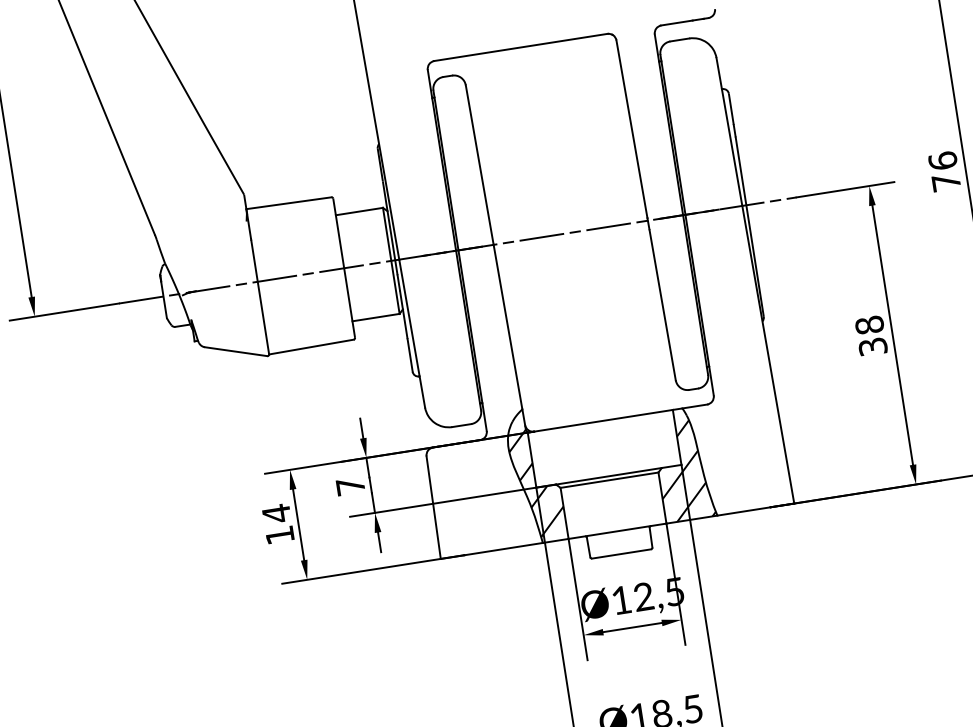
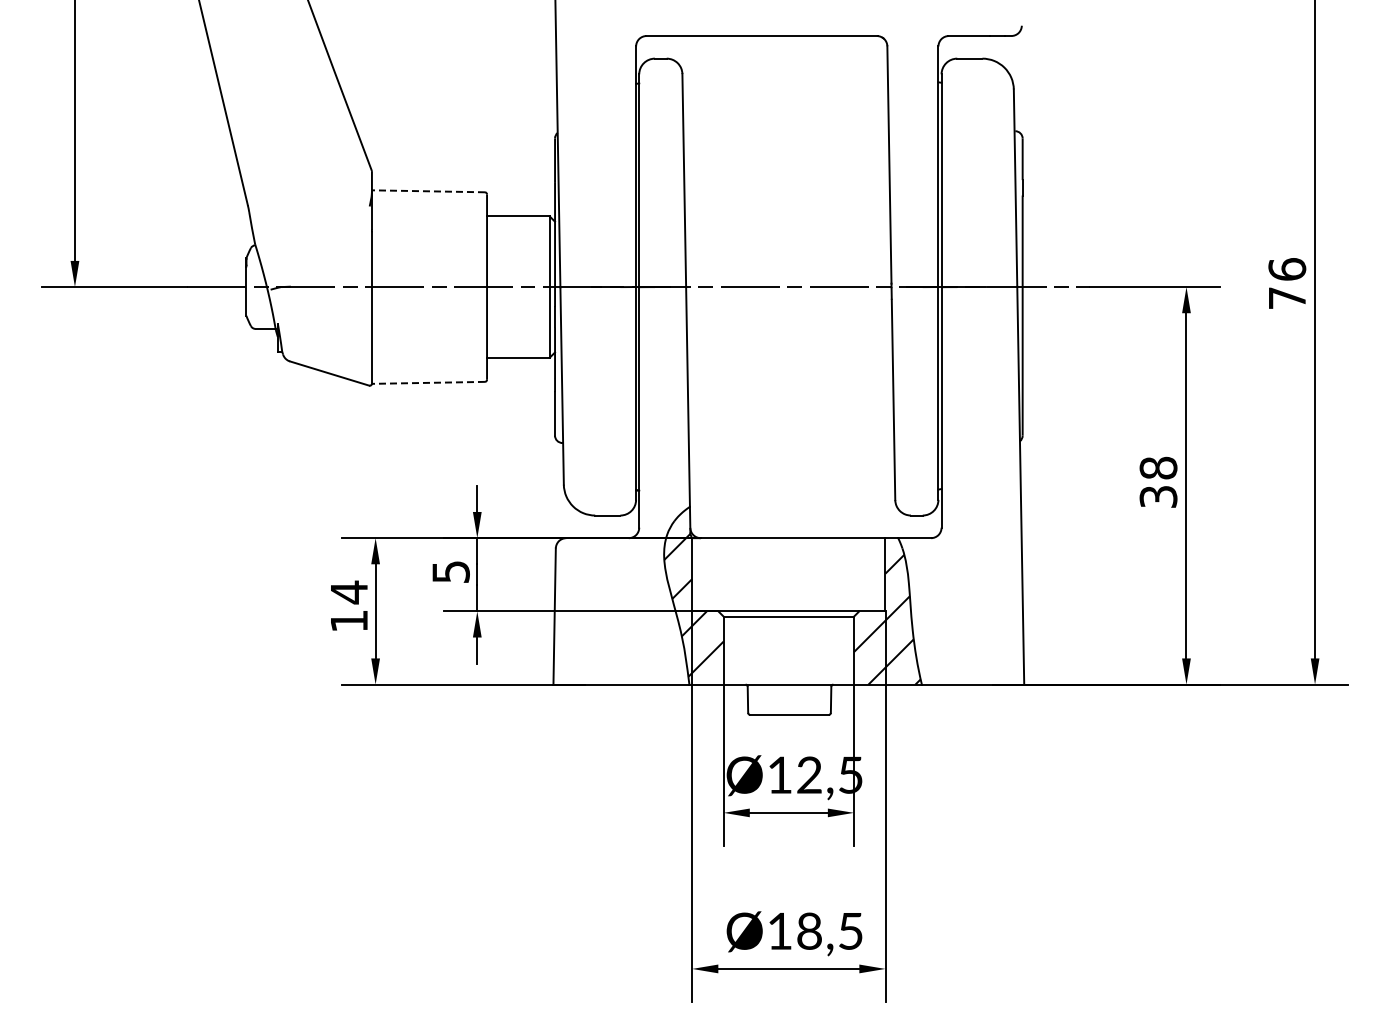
line: (288, 203) -> (428, 191), solid -> dashed
line: (311, 346) -> (428, 382), solid -> dashed
text: (350, 486) -> (450, 571), 7 -> 5

